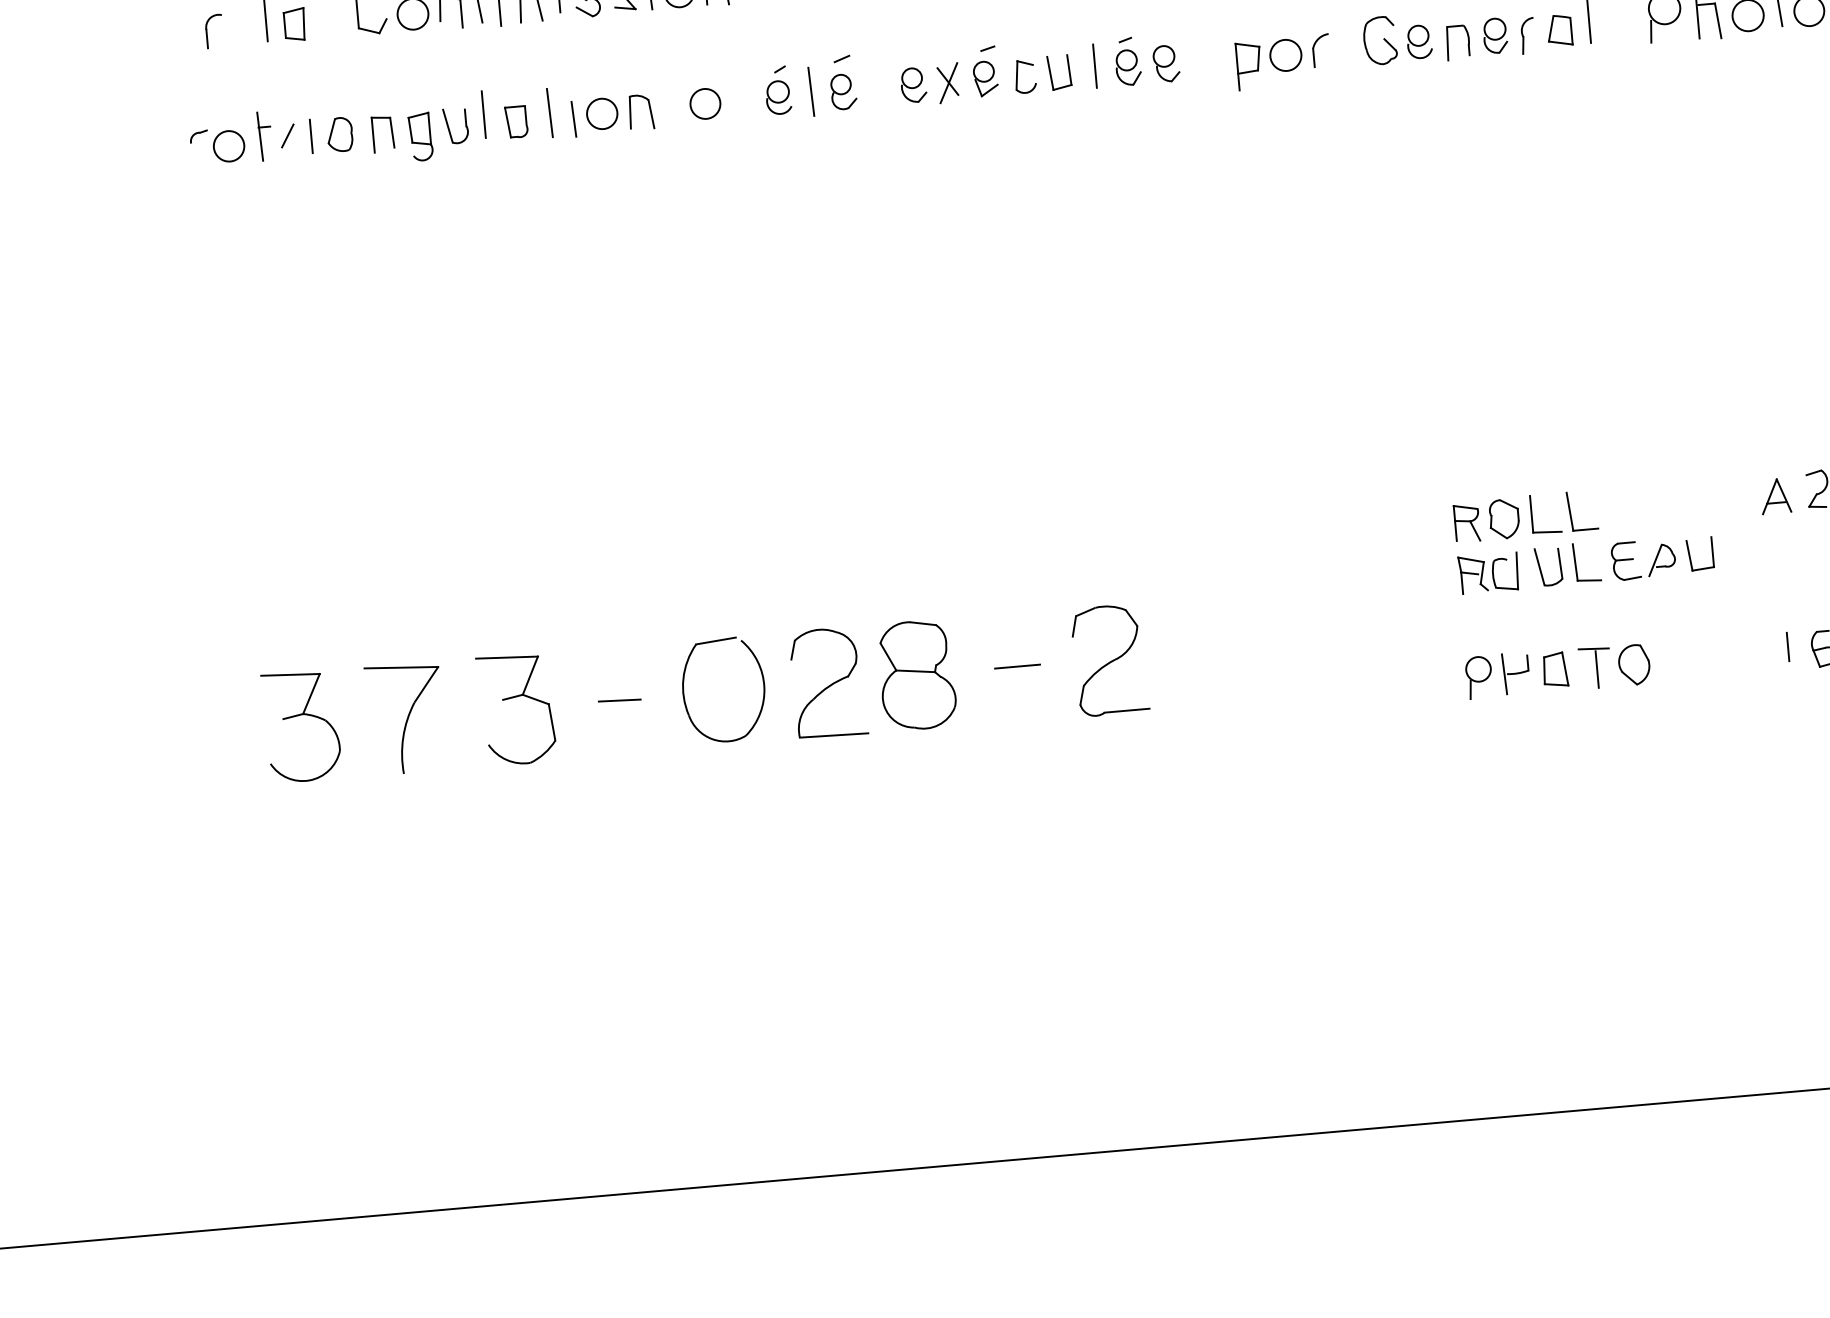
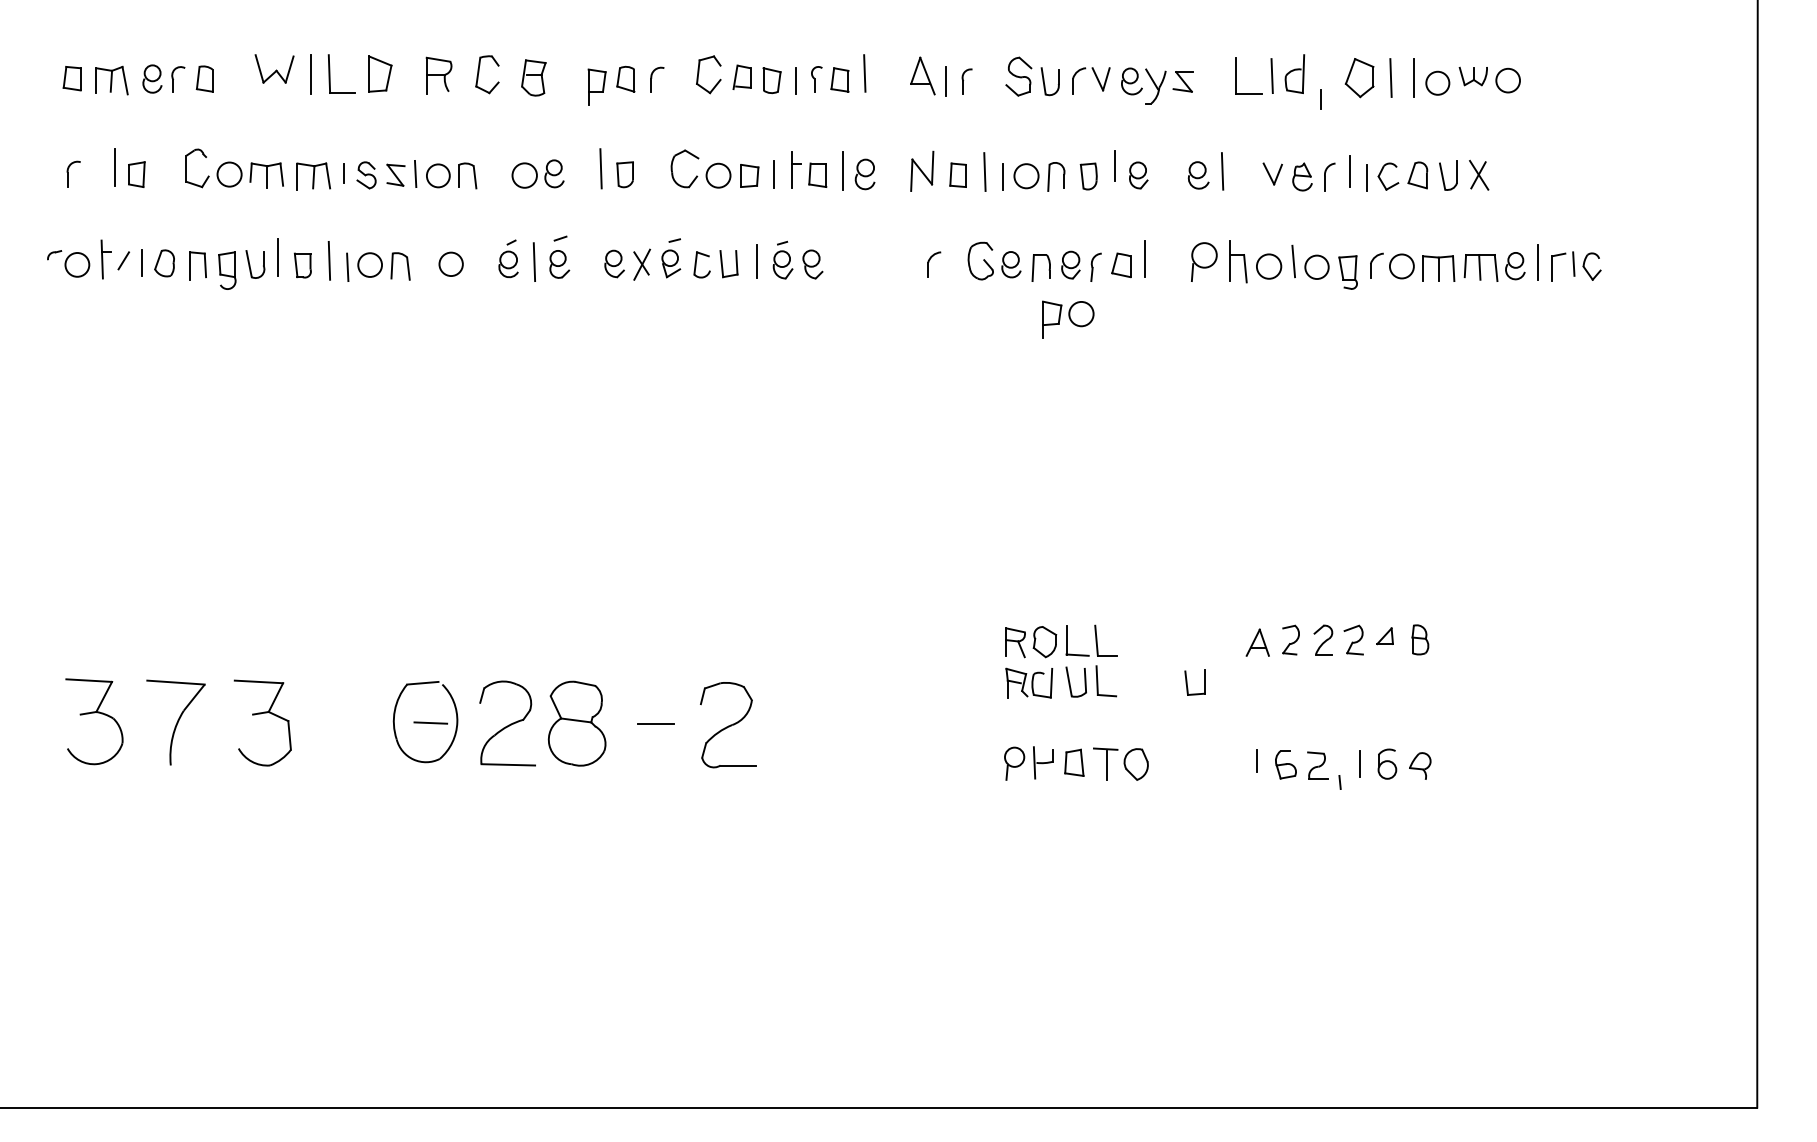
part: (1269, 63) -> (1068, 319), moved
part: (1652, 563) -> (1157, 686), removed
line: (619, 699) -> (430, 722), moved

